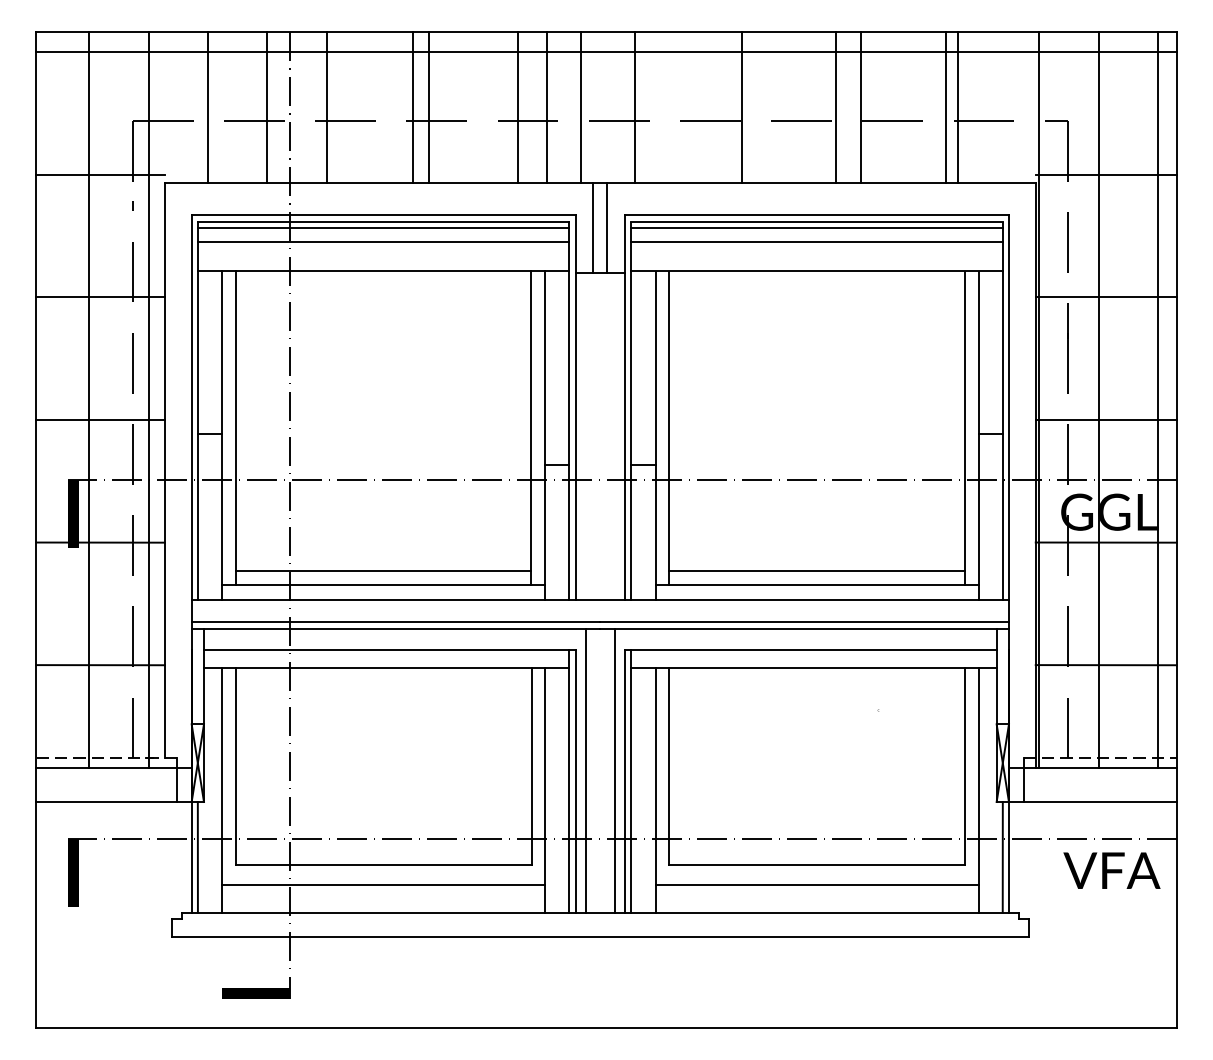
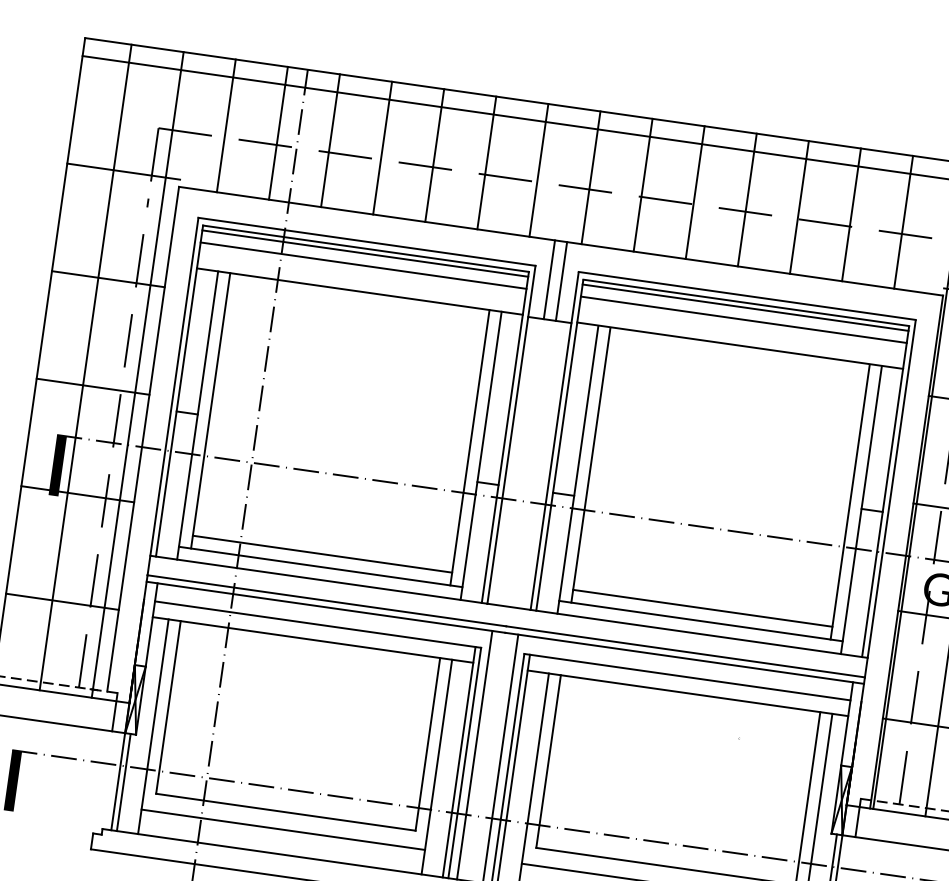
line: (412, 107) -> (434, 155), moved
line: (429, 107) -> (382, 148), moved
line: (518, 107) -> (539, 170), moved
line: (546, 107) -> (486, 162), moved
line: (580, 107) -> (590, 177), moved
line: (635, 107) -> (643, 185), moved
line: (835, 107) -> (747, 200), moved
line: (945, 107) -> (903, 222), moved
line: (957, 107) -> (851, 214), moved

